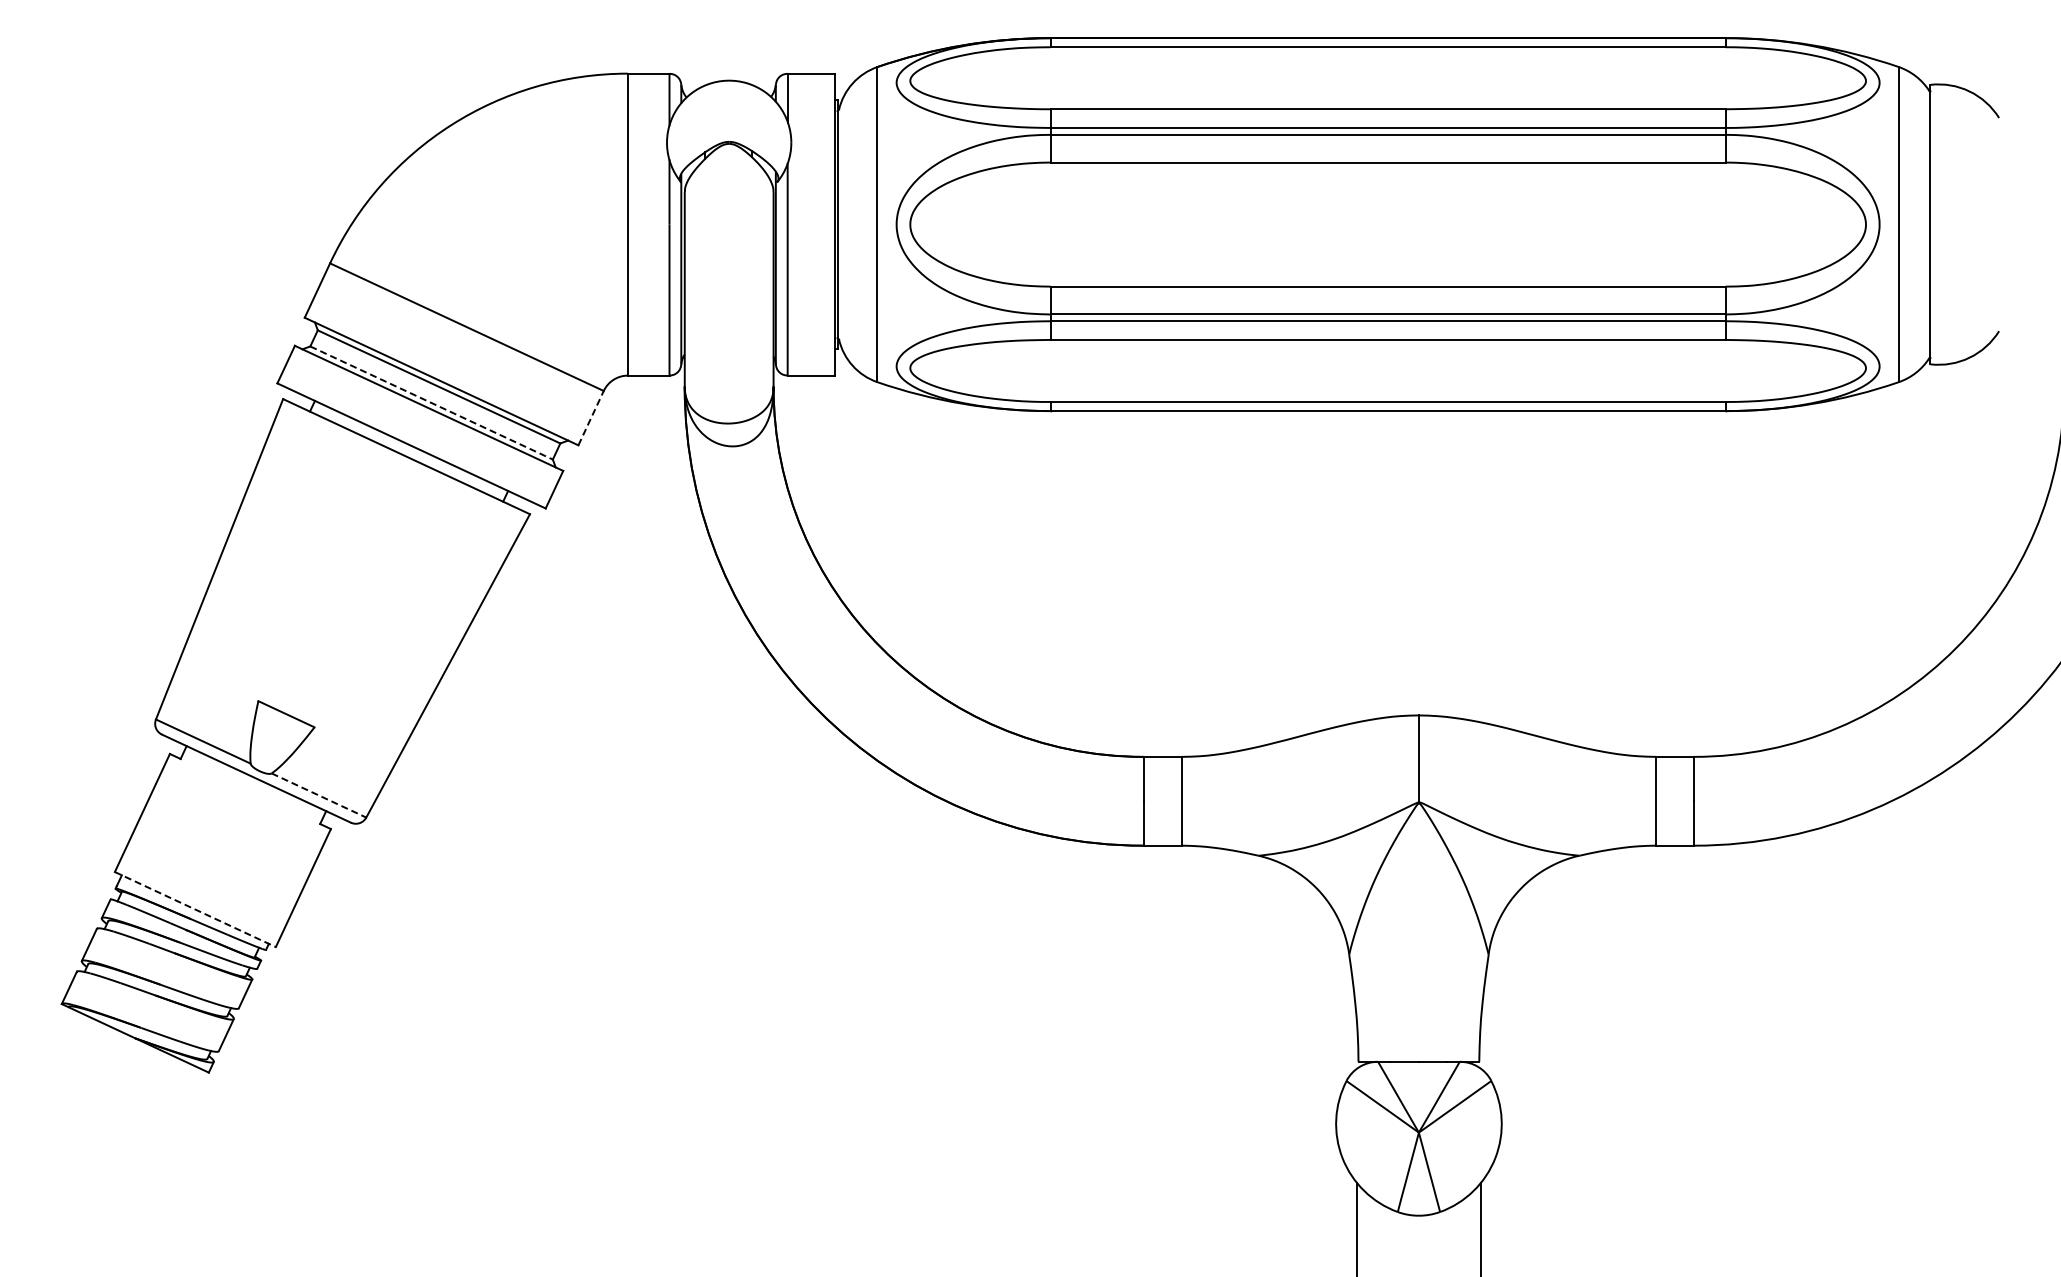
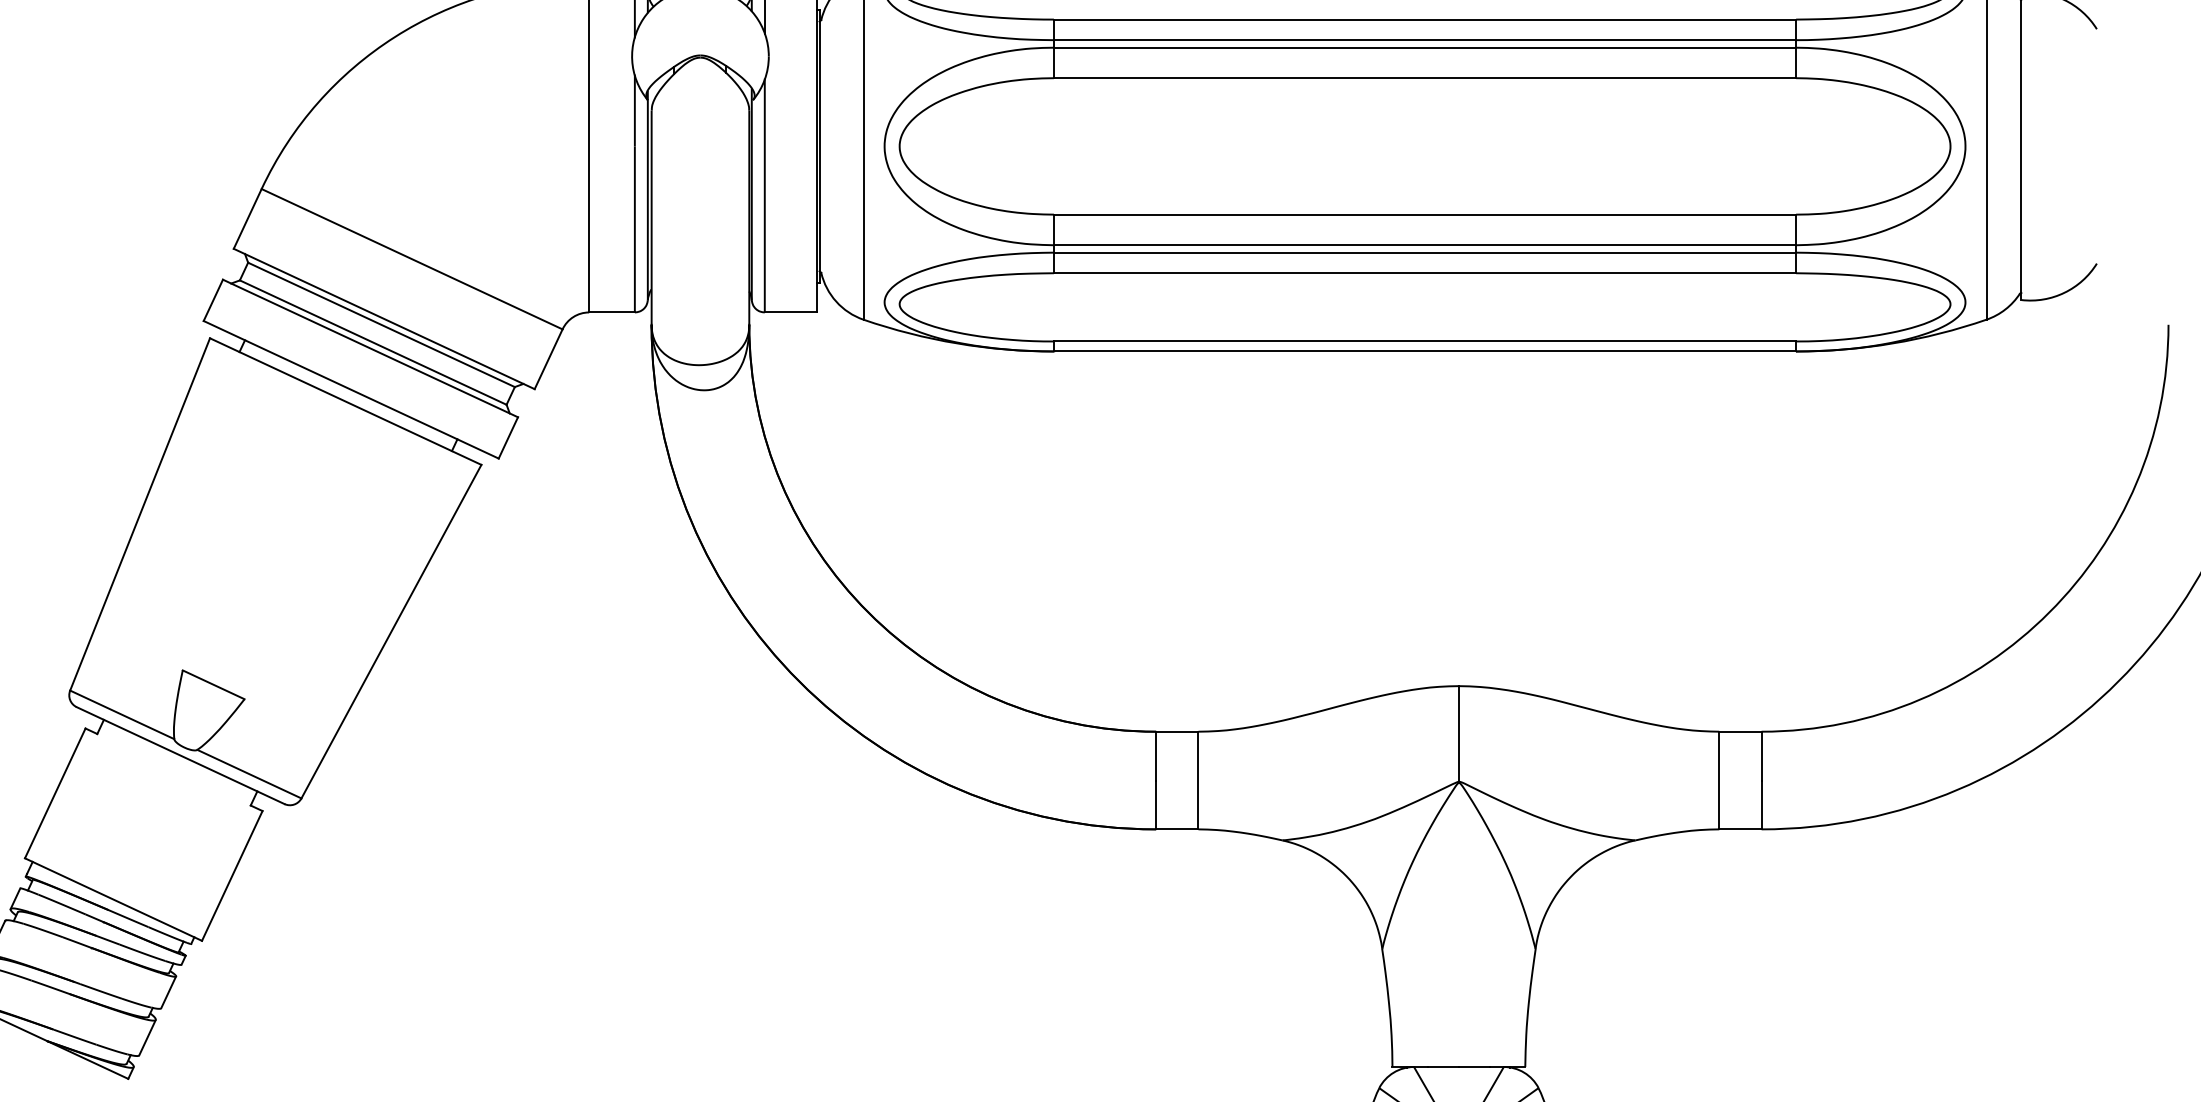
line: (431, 403) -> (373, 343), dashed -> solid
line: (591, 418) -> (549, 359), dashed -> solid
line: (319, 795) -> (249, 774), dashed -> solid
line: (195, 909) -> (113, 899), dashed -> solid

